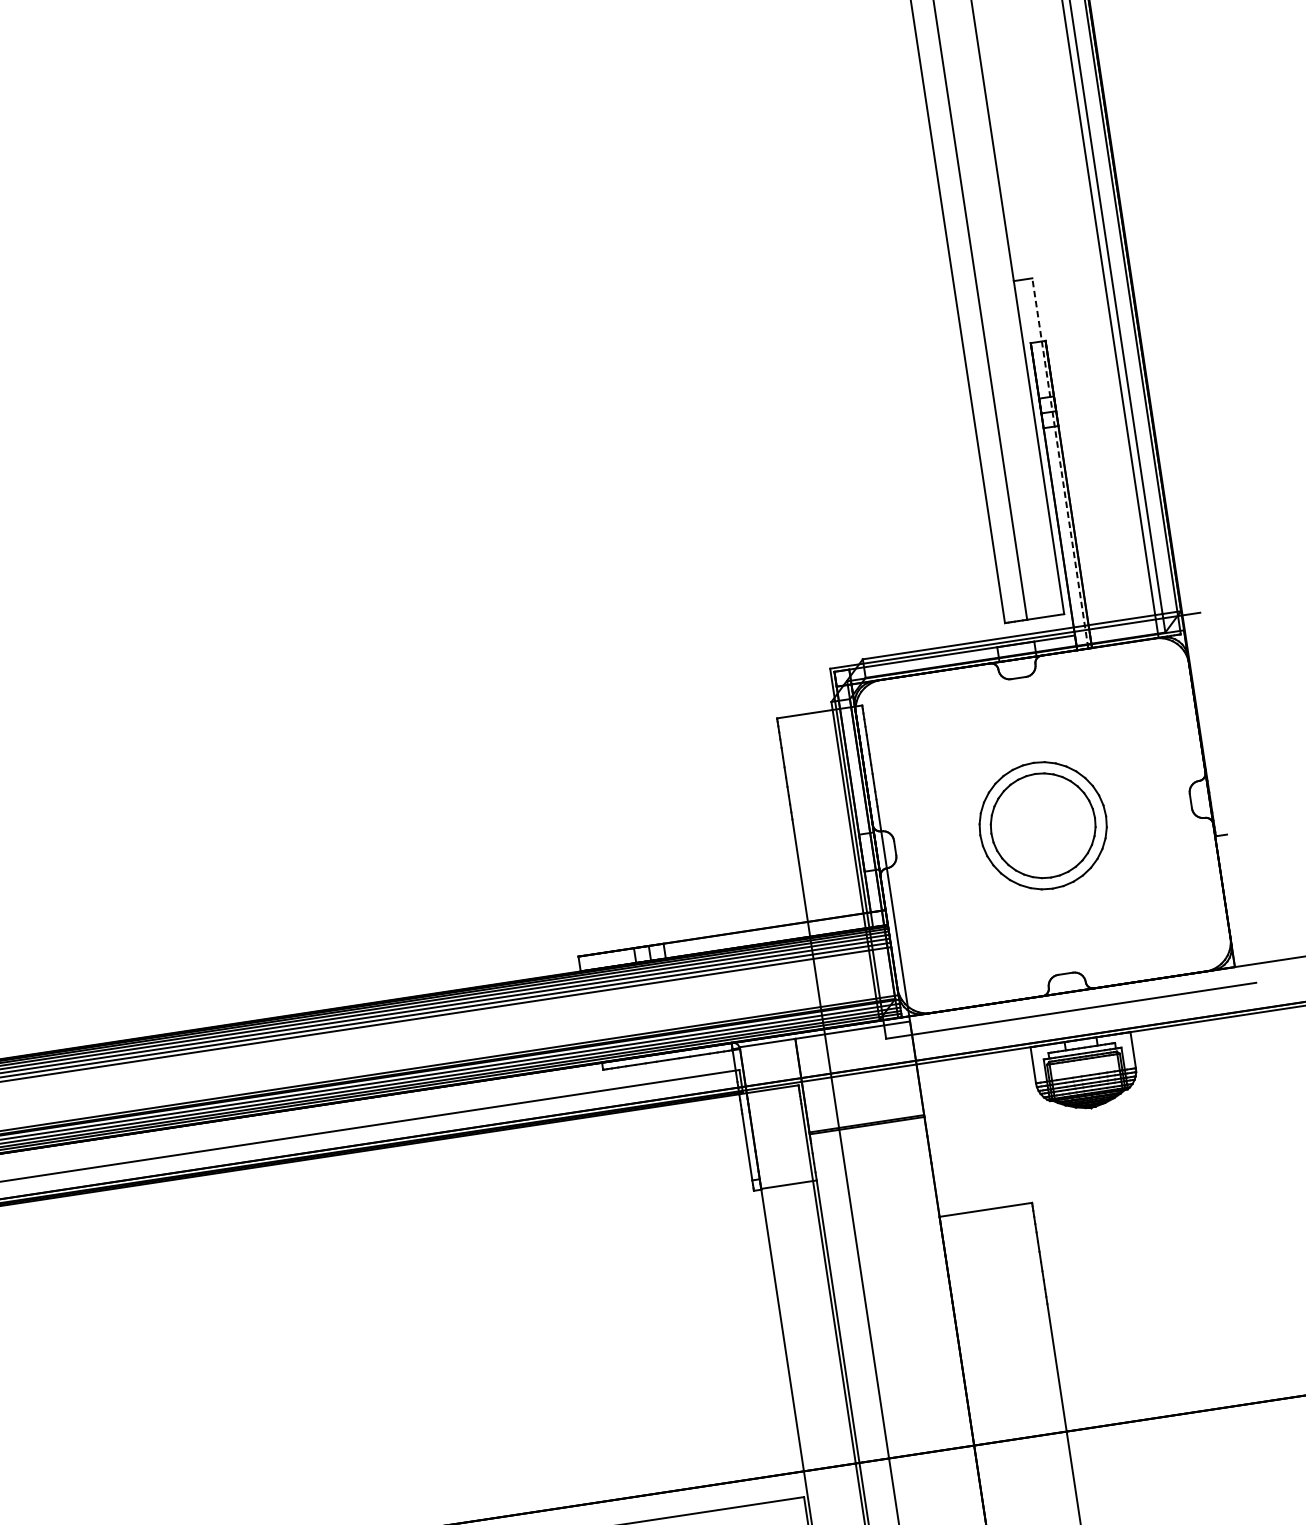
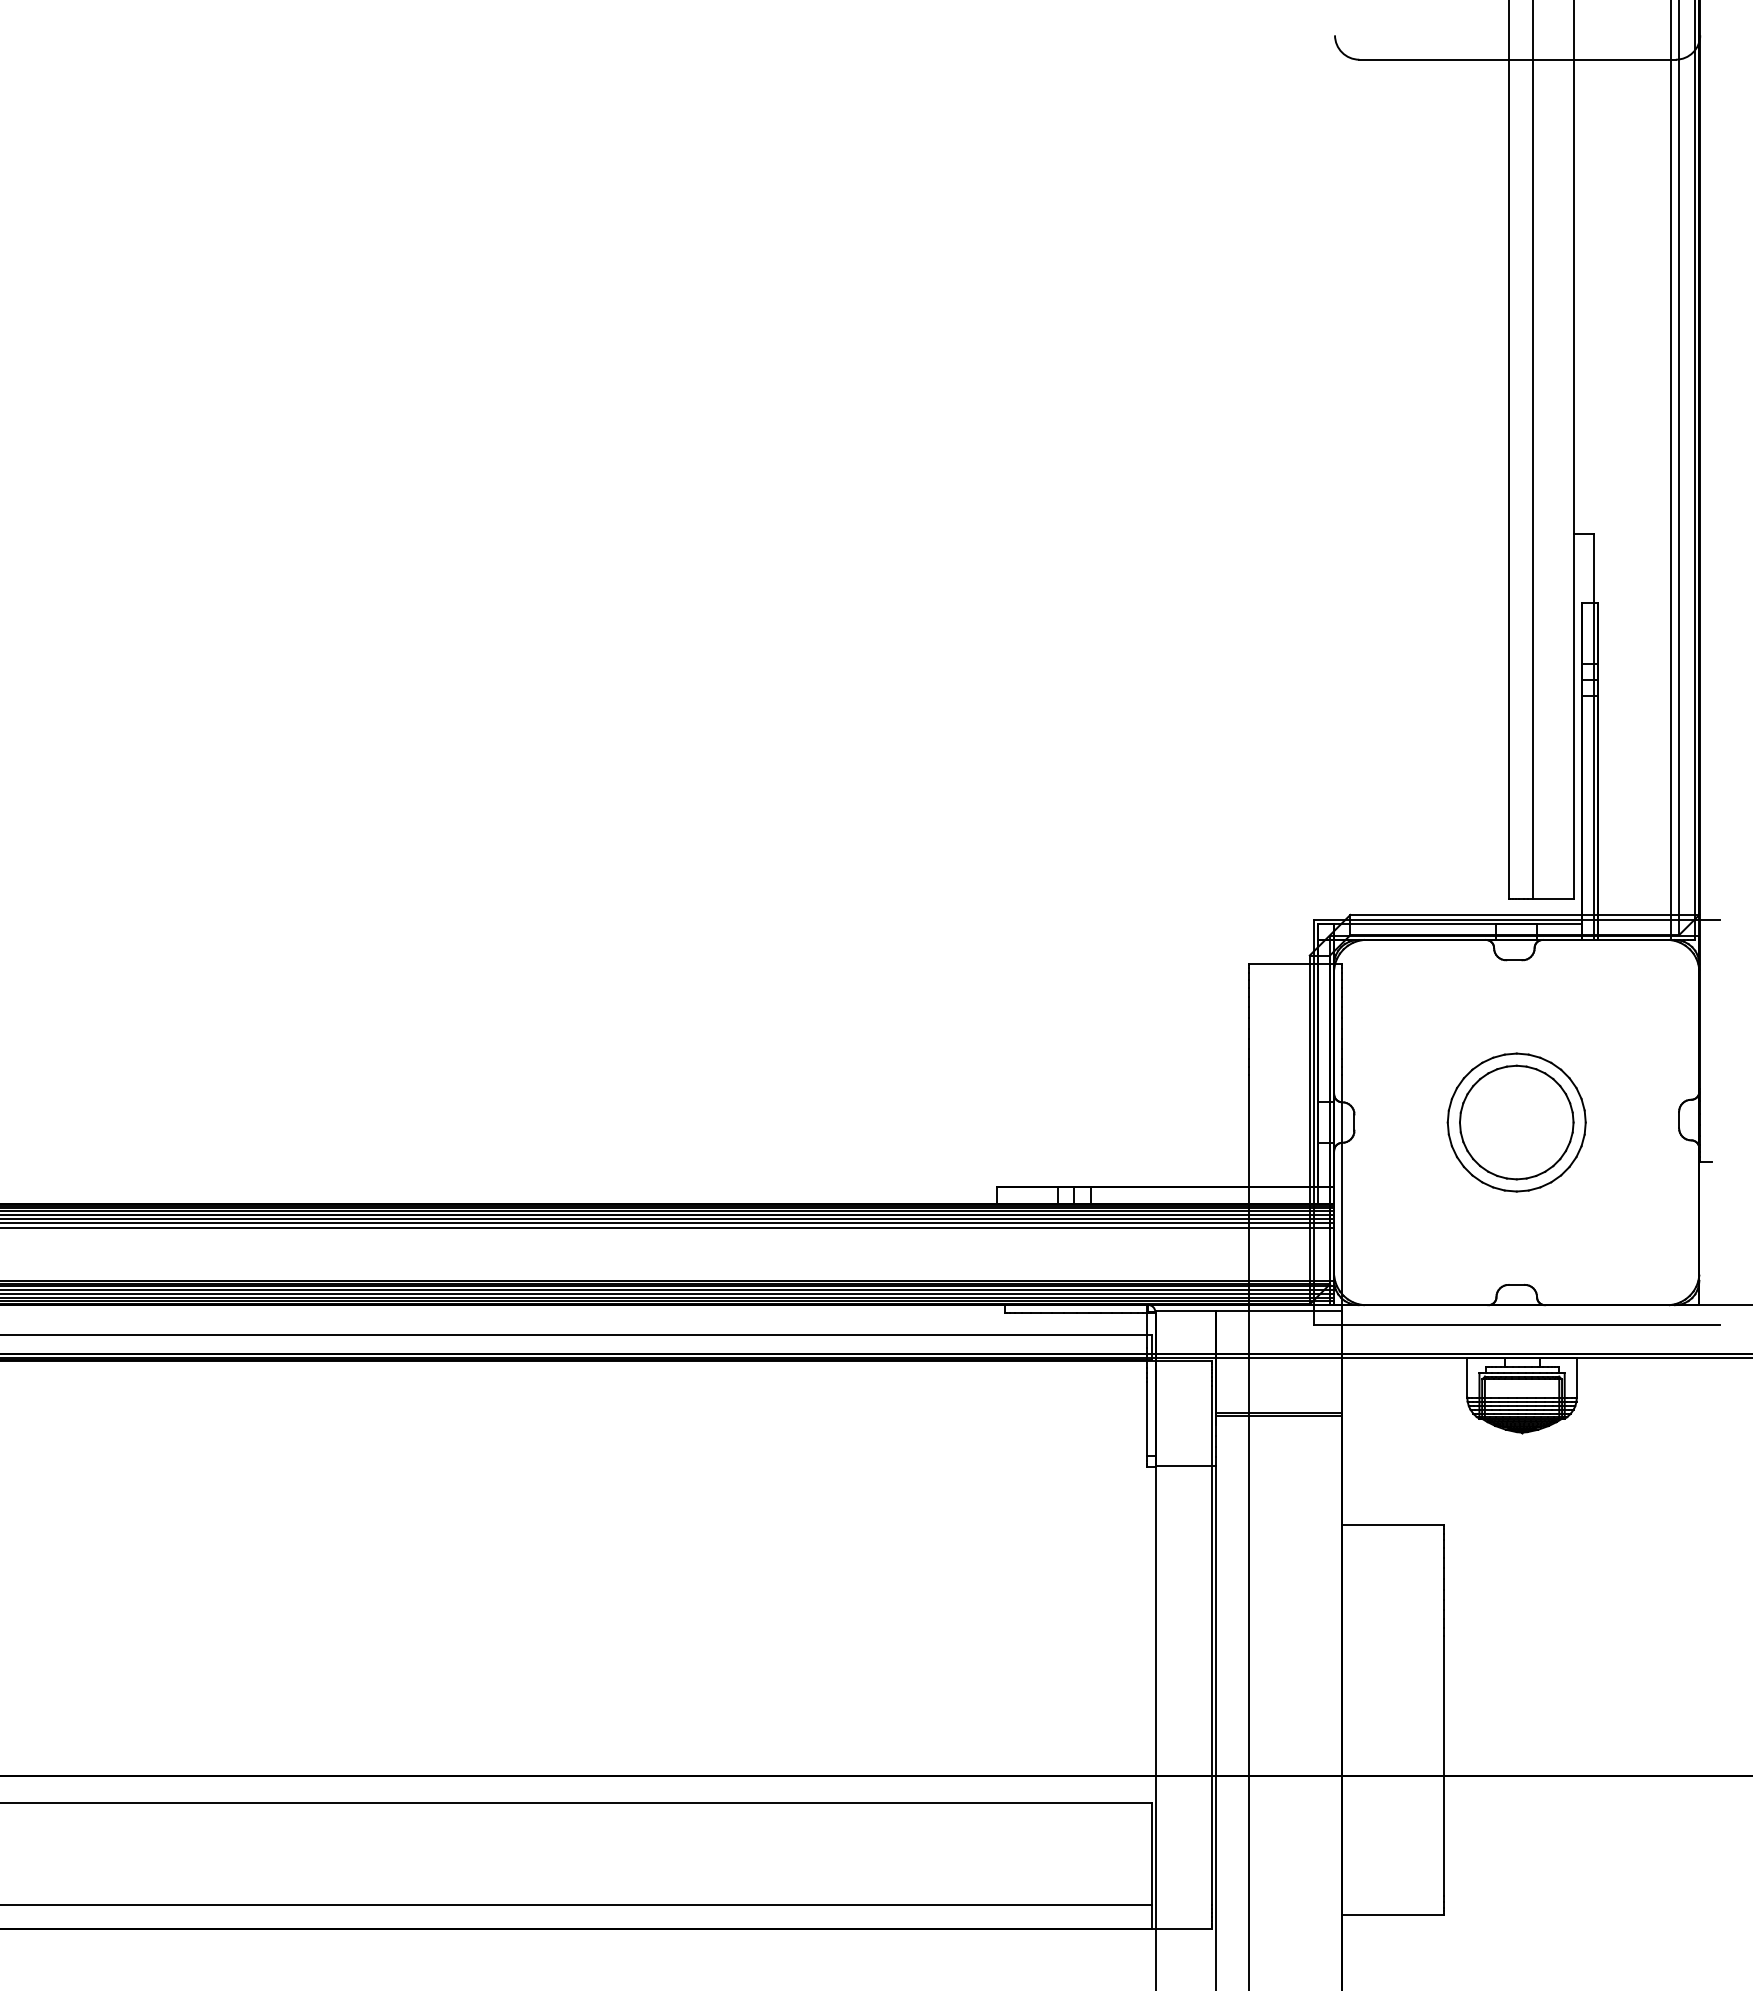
line: (1059, 463) -> (1593, 736), dashed -> solid

